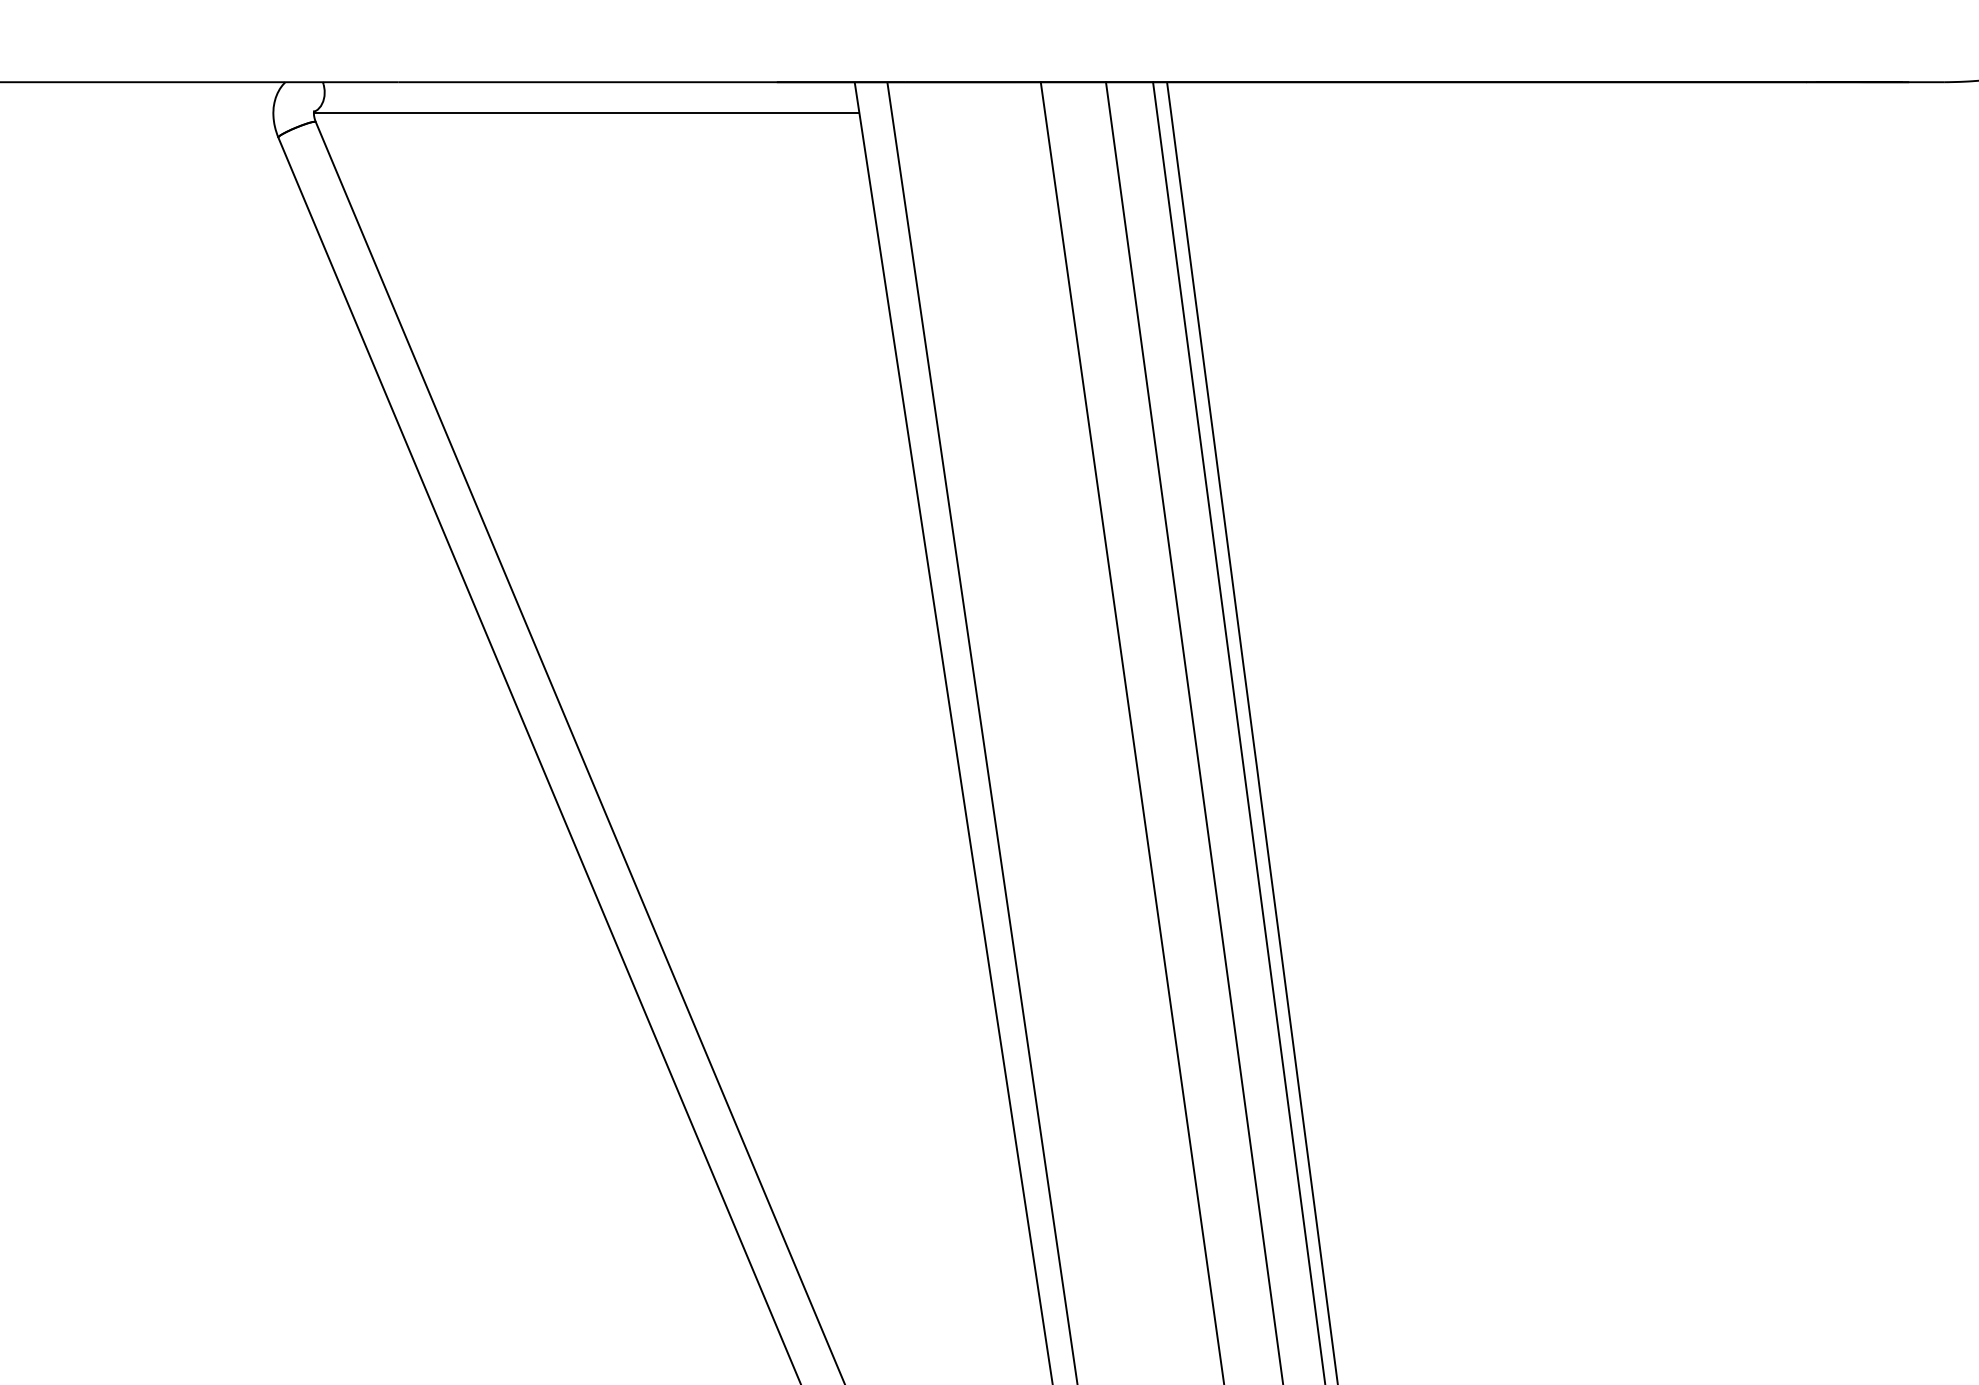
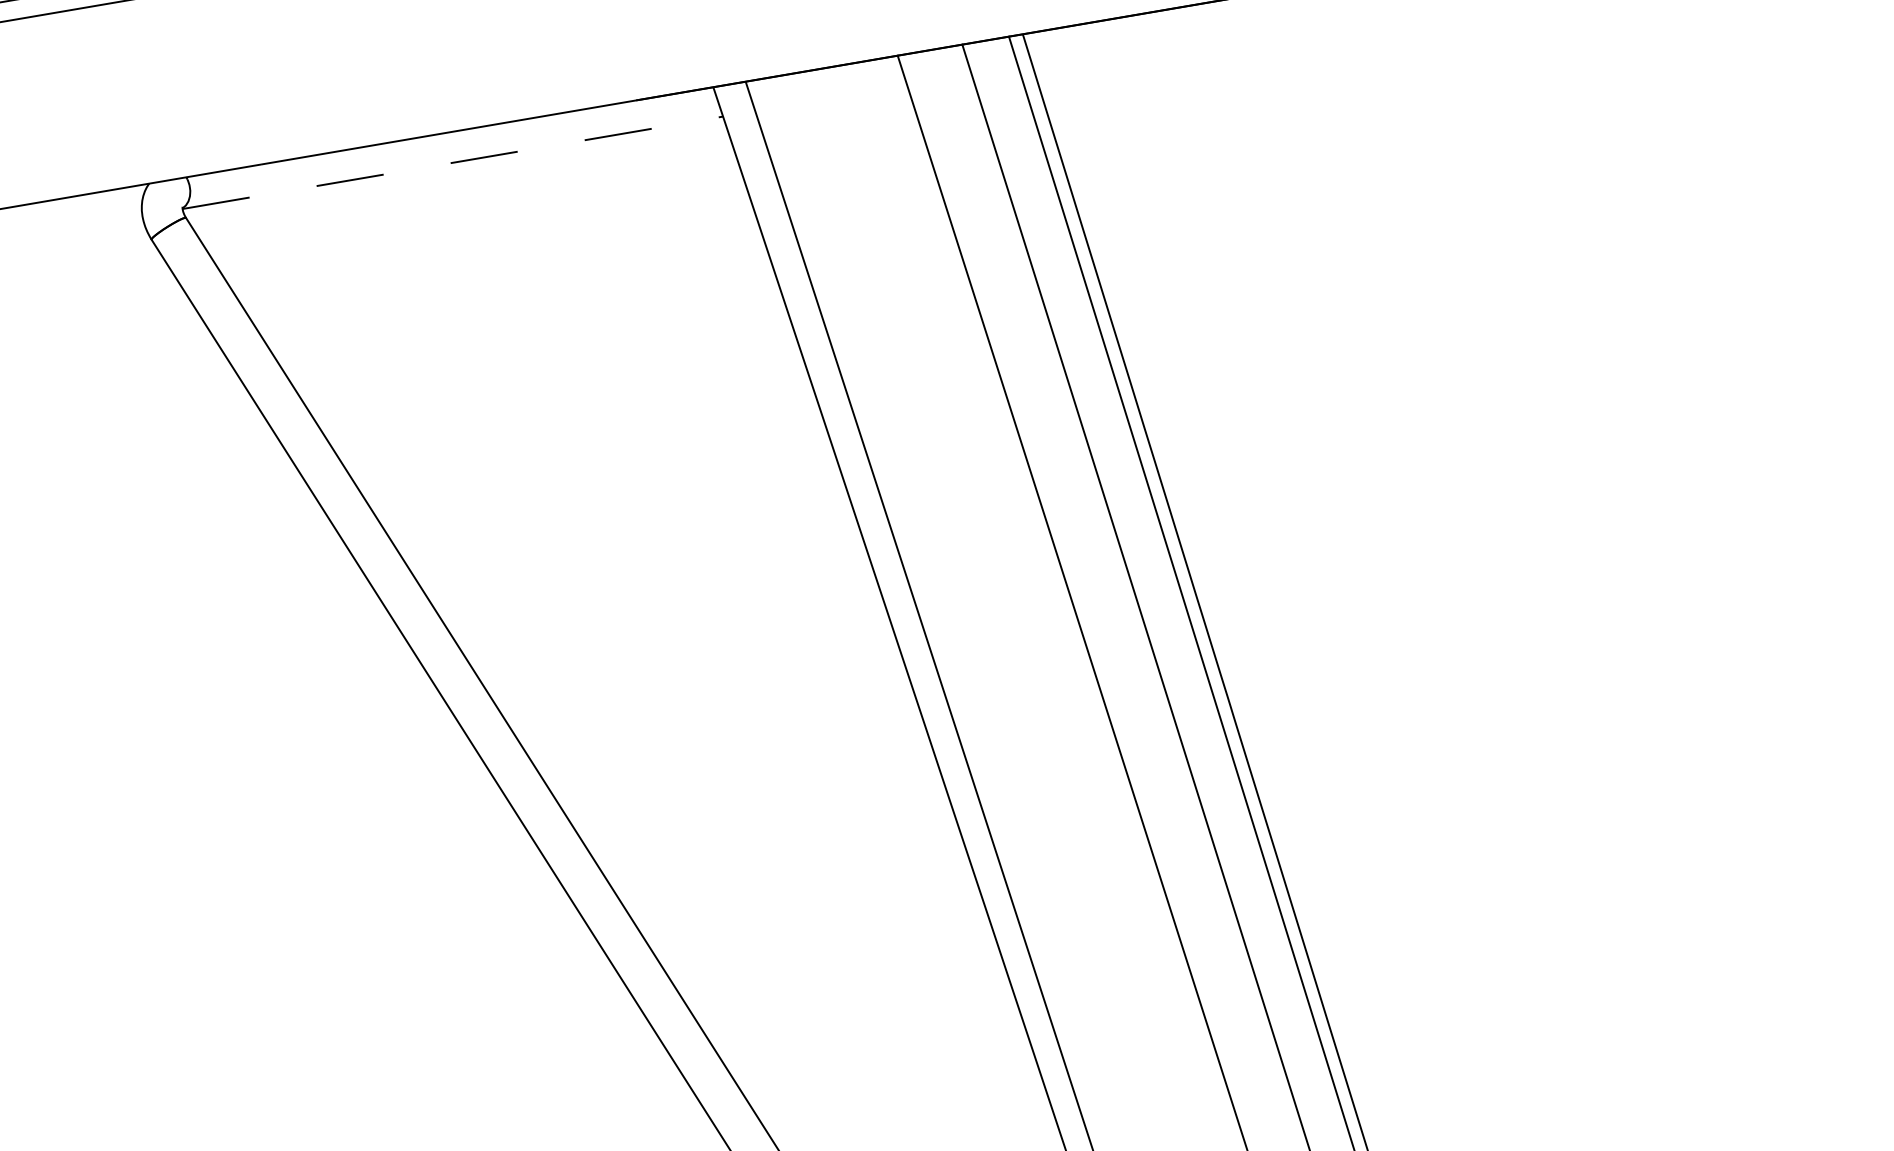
line: (586, 112) -> (452, 162), solid -> dashed

